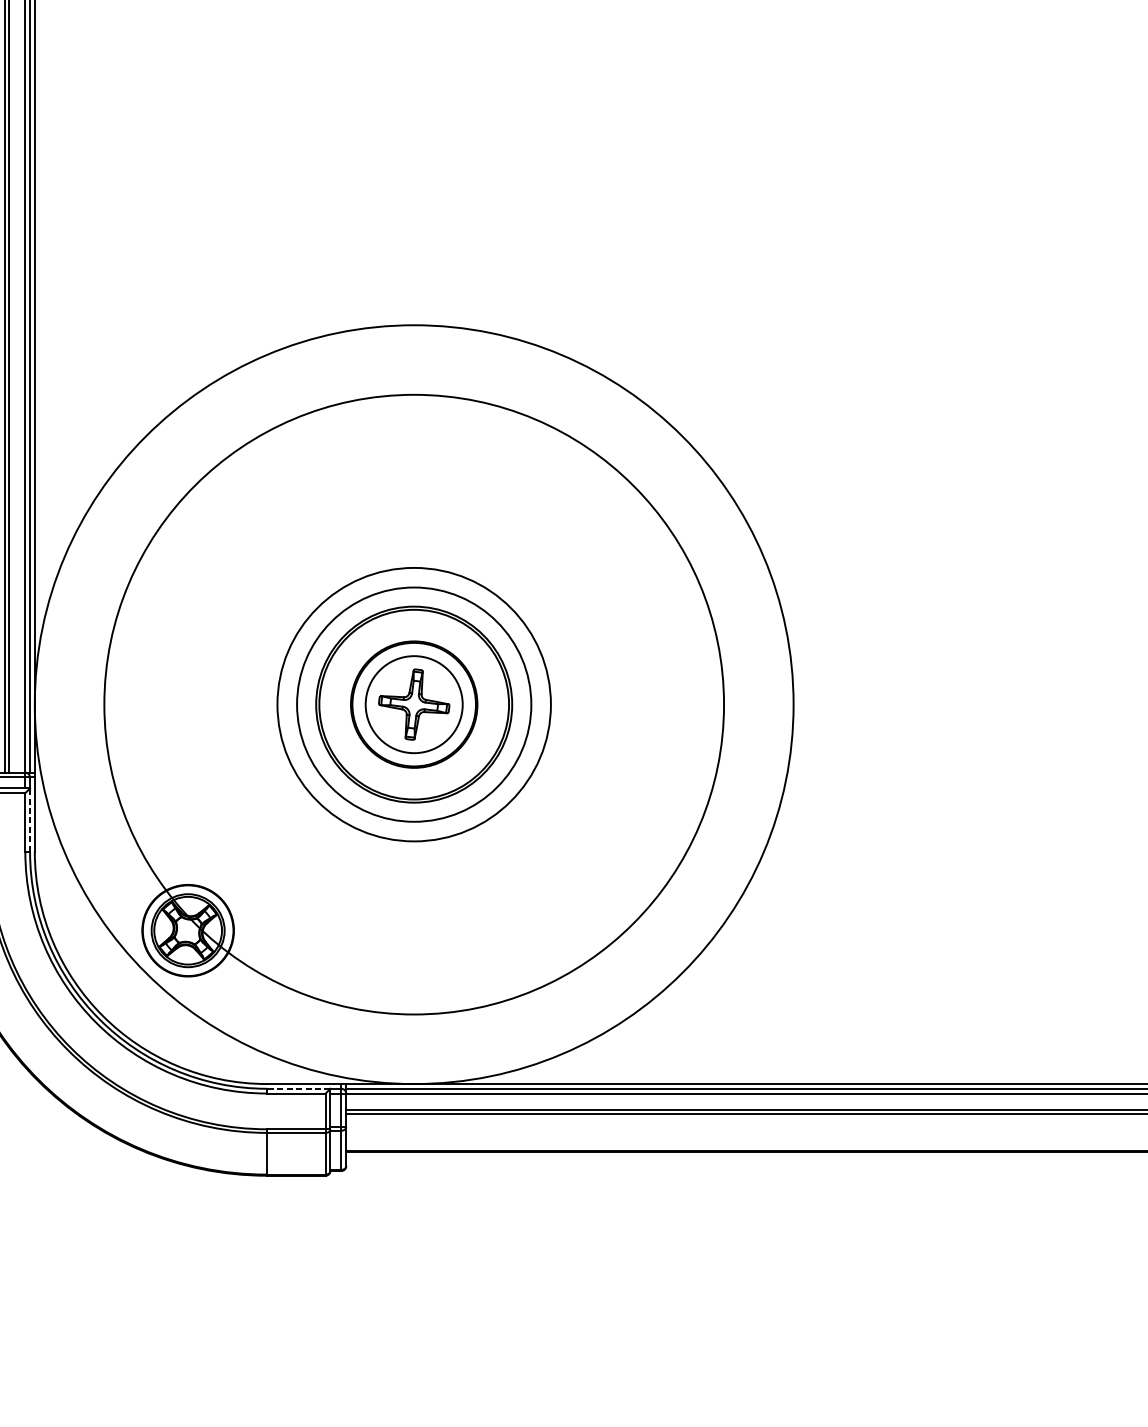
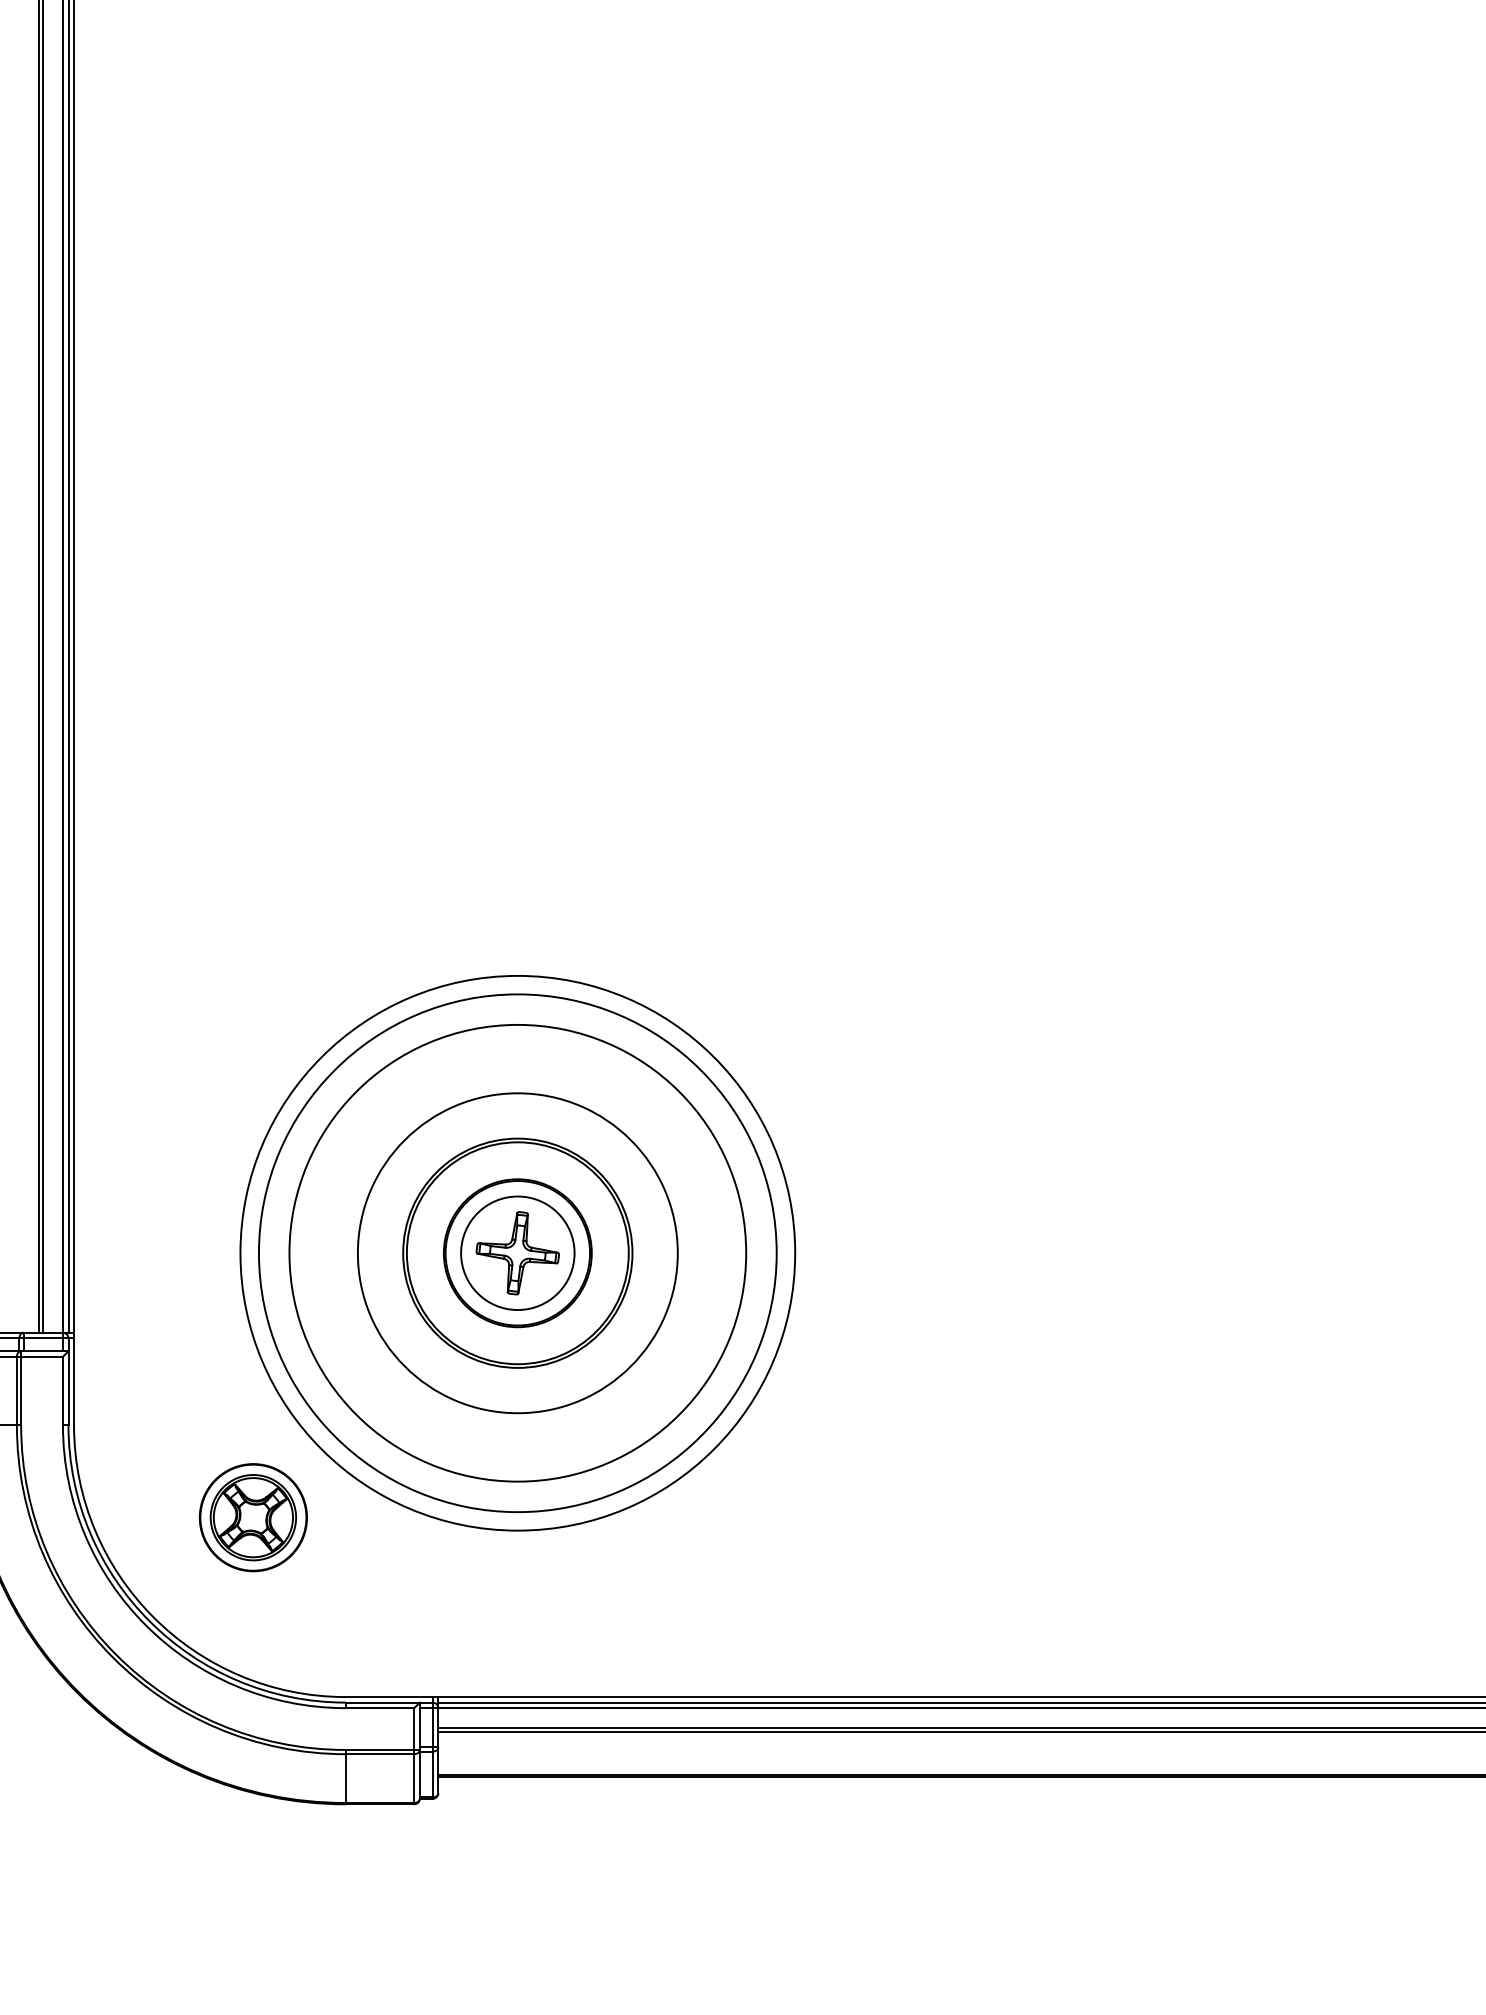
circle: (413, 704) -> (517, 1252), size x0.62
circle: (413, 704) -> (517, 1252), size x1.67
circle: (413, 704) -> (517, 1253), size x0.71
line: (30, 820) -> (68, 1388), dashed -> solid
line: (298, 1088) -> (382, 1702), dashed -> solid

